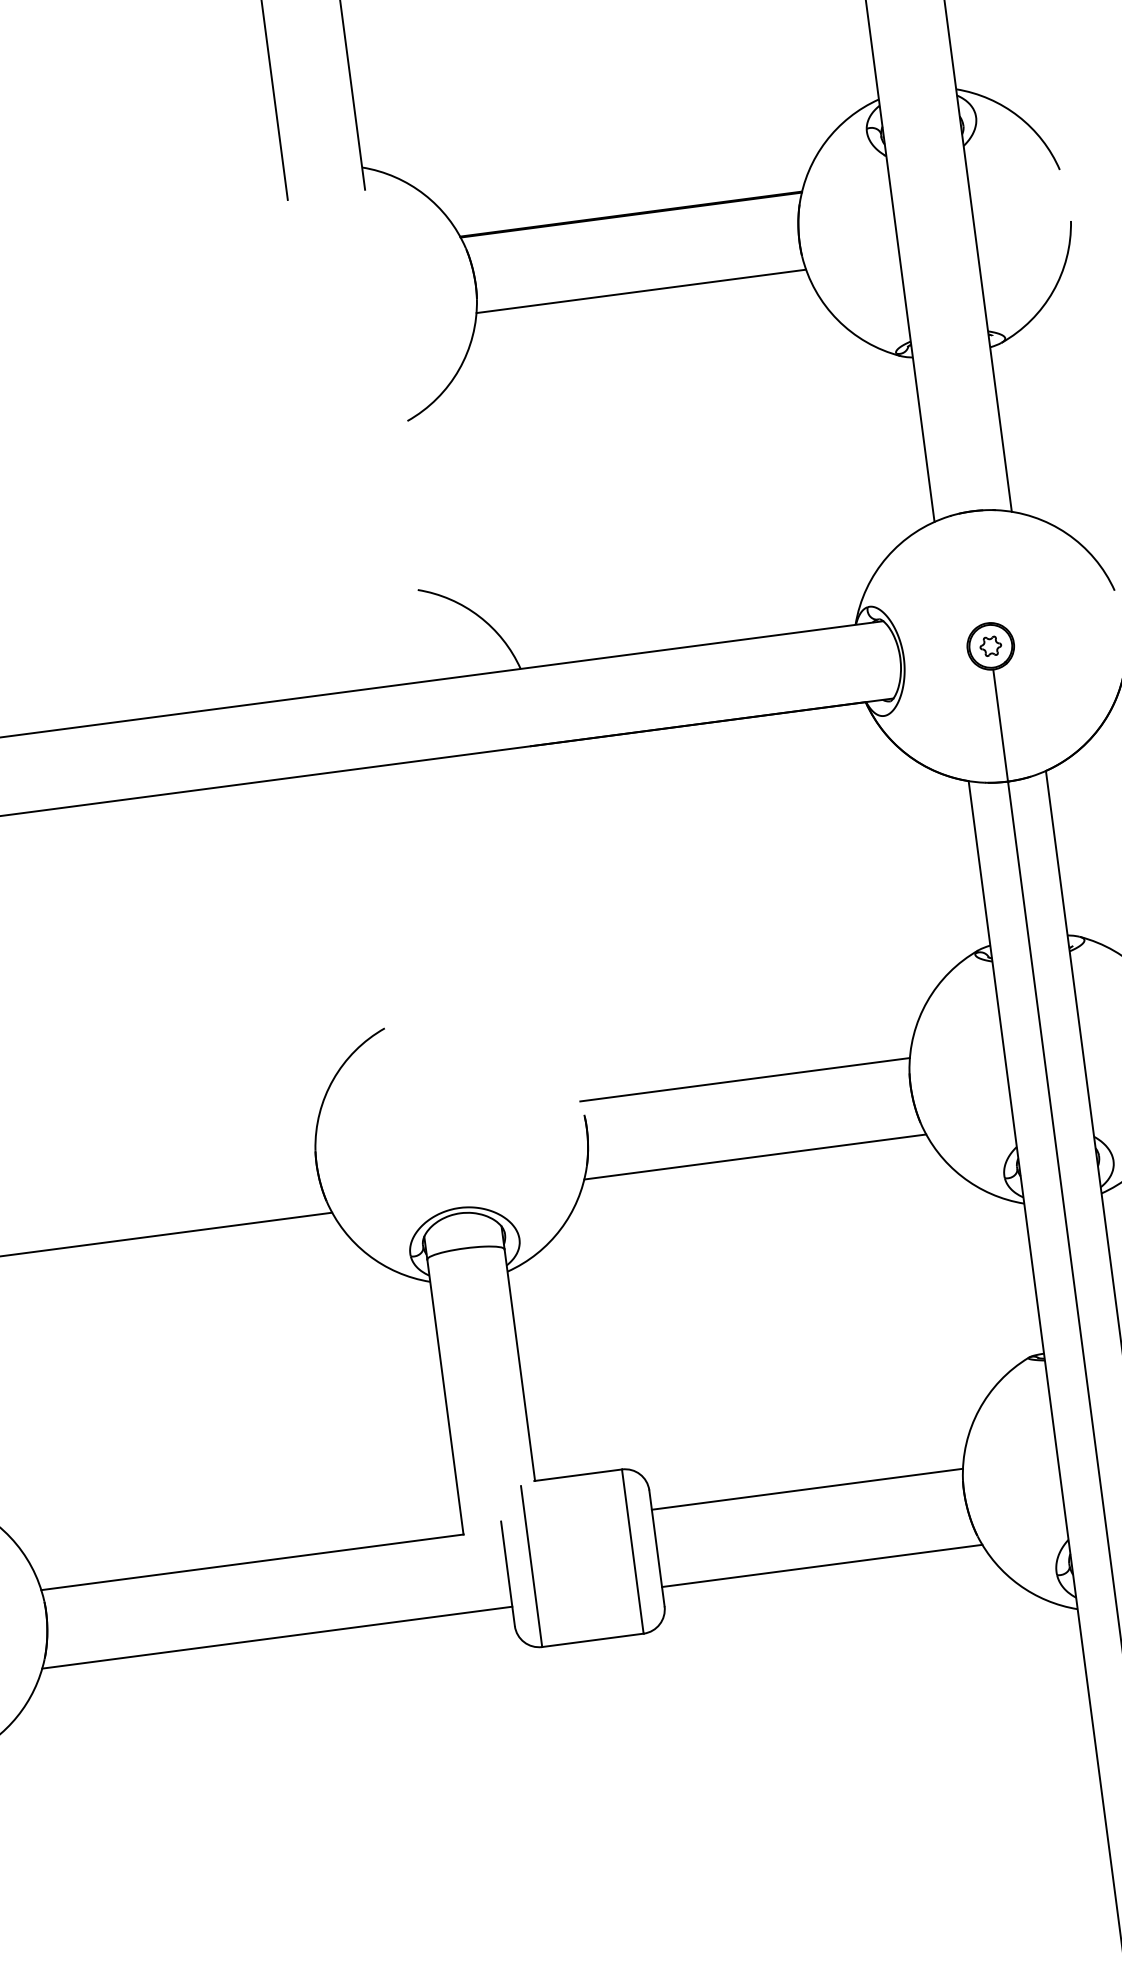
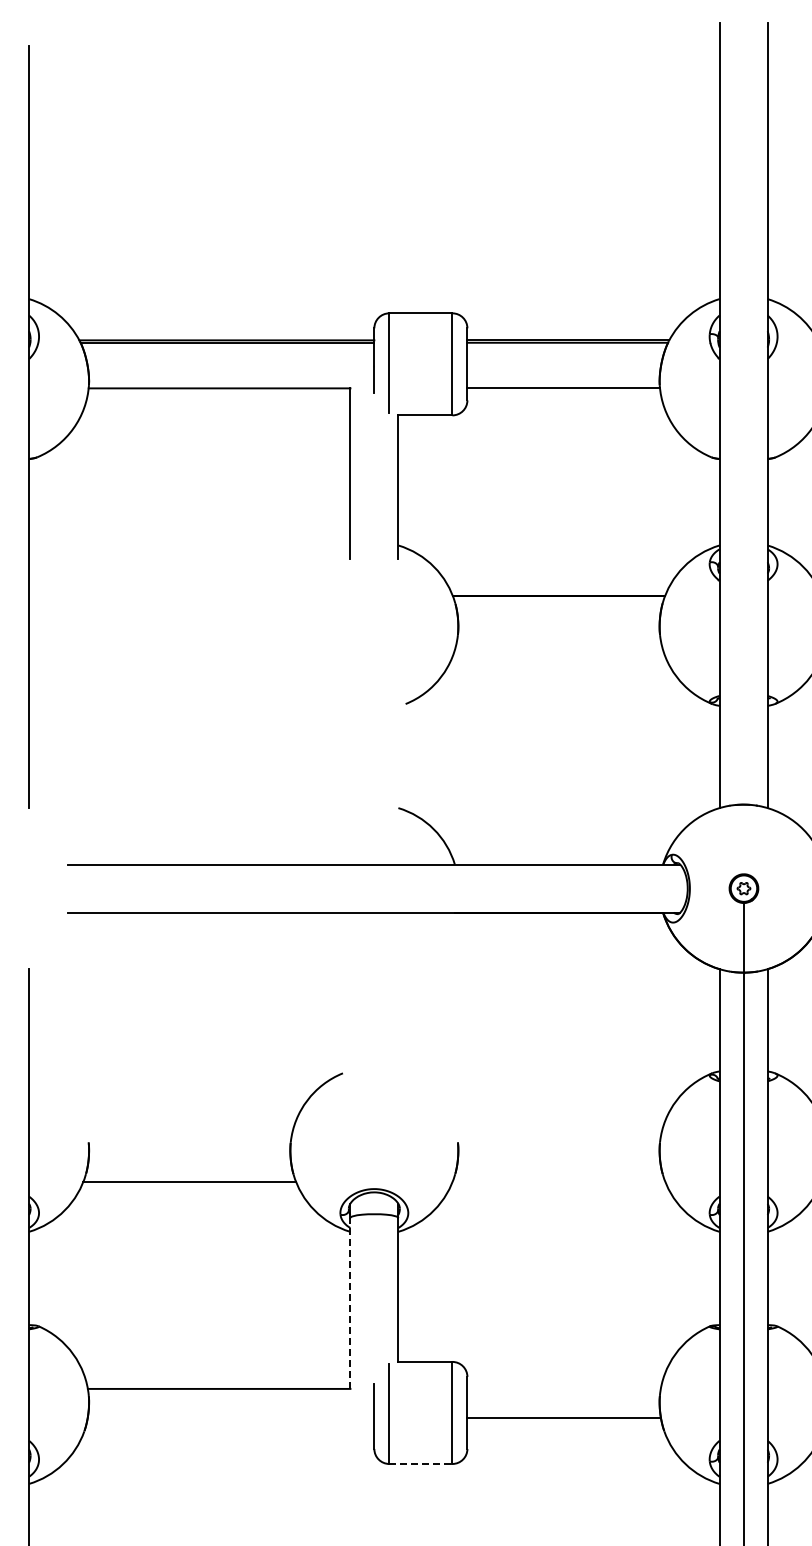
line: (640, 291) -> (558, 643), removed
line: (744, 1079) -> (558, 1133), removed
line: (754, 1156) -> (558, 1181), removed
line: (445, 1395) -> (350, 1302), solid -> dashed
line: (806, 1488) -> (563, 1417), moved
line: (821, 1565) -> (566, 1436), removed
line: (277, 1636) -> (228, 1436), removed
line: (592, 1639) -> (420, 1463), solid -> dashed

